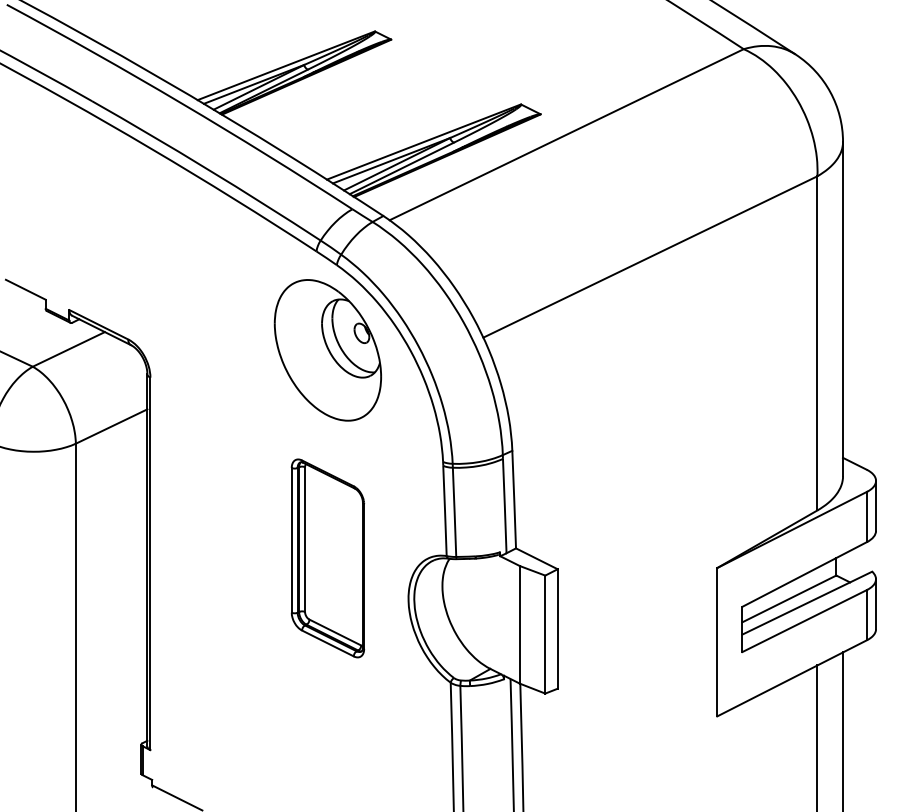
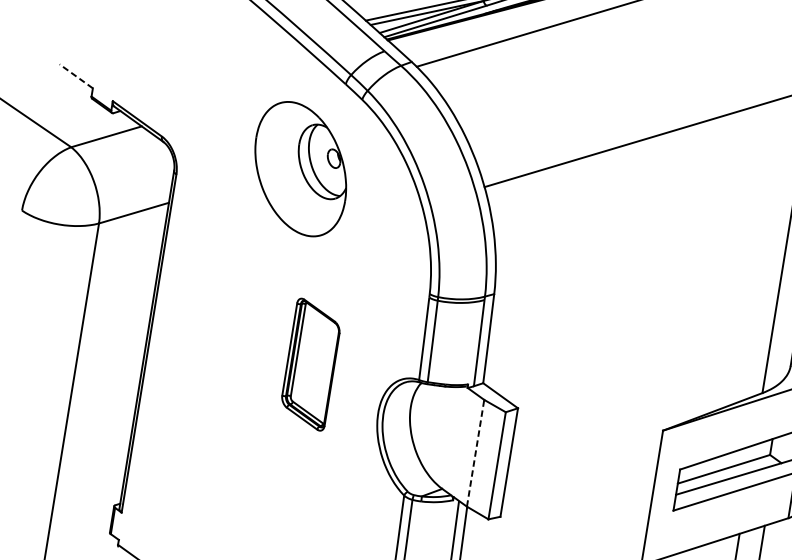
line: (25, 289) -> (75, 76), solid -> dashed
part: (327, 350) -> (300, 169), moved
part: (327, 558) -> (310, 364), size x0.7
line: (520, 624) -> (476, 452), solid -> dashed

